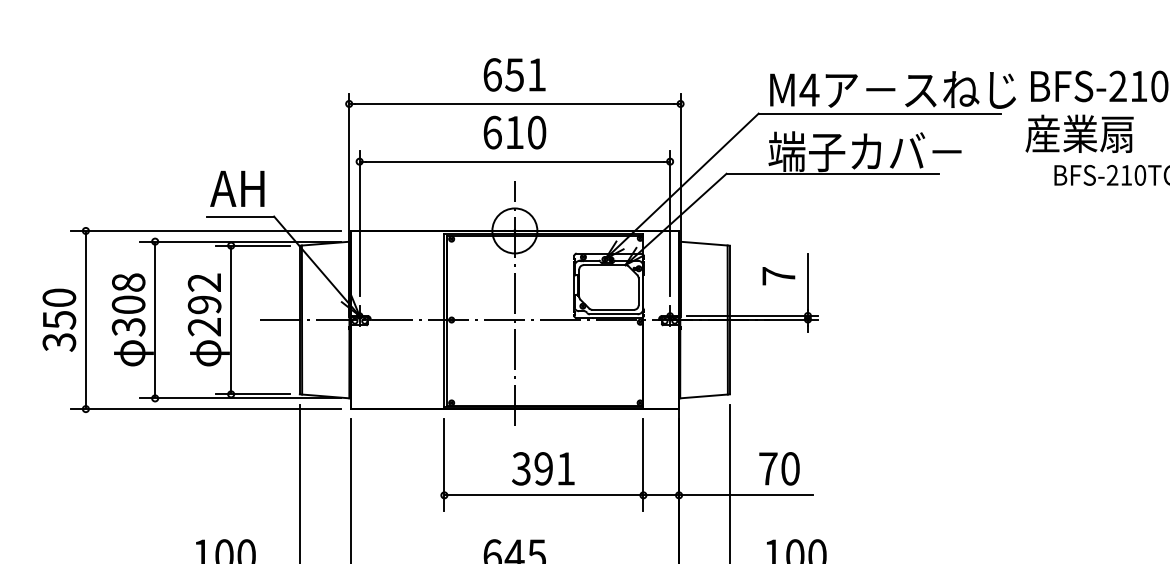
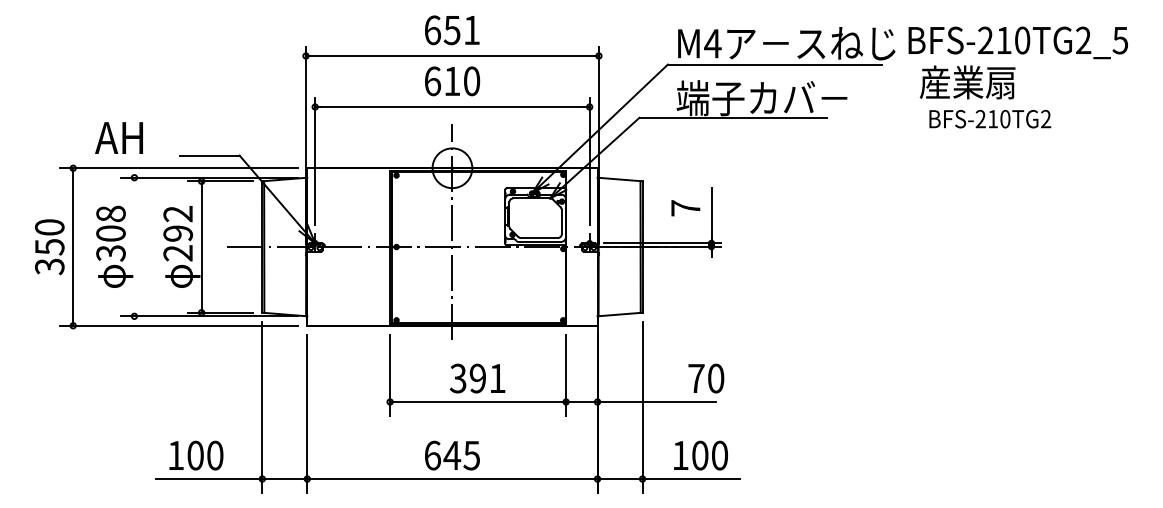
text: (1079, 133) -> (967, 82), moved
text: (236, 188) -> (118, 137), moved
line: (155, 319) -> (134, 246), removed
text: (779, 468) -> (706, 378), moved

